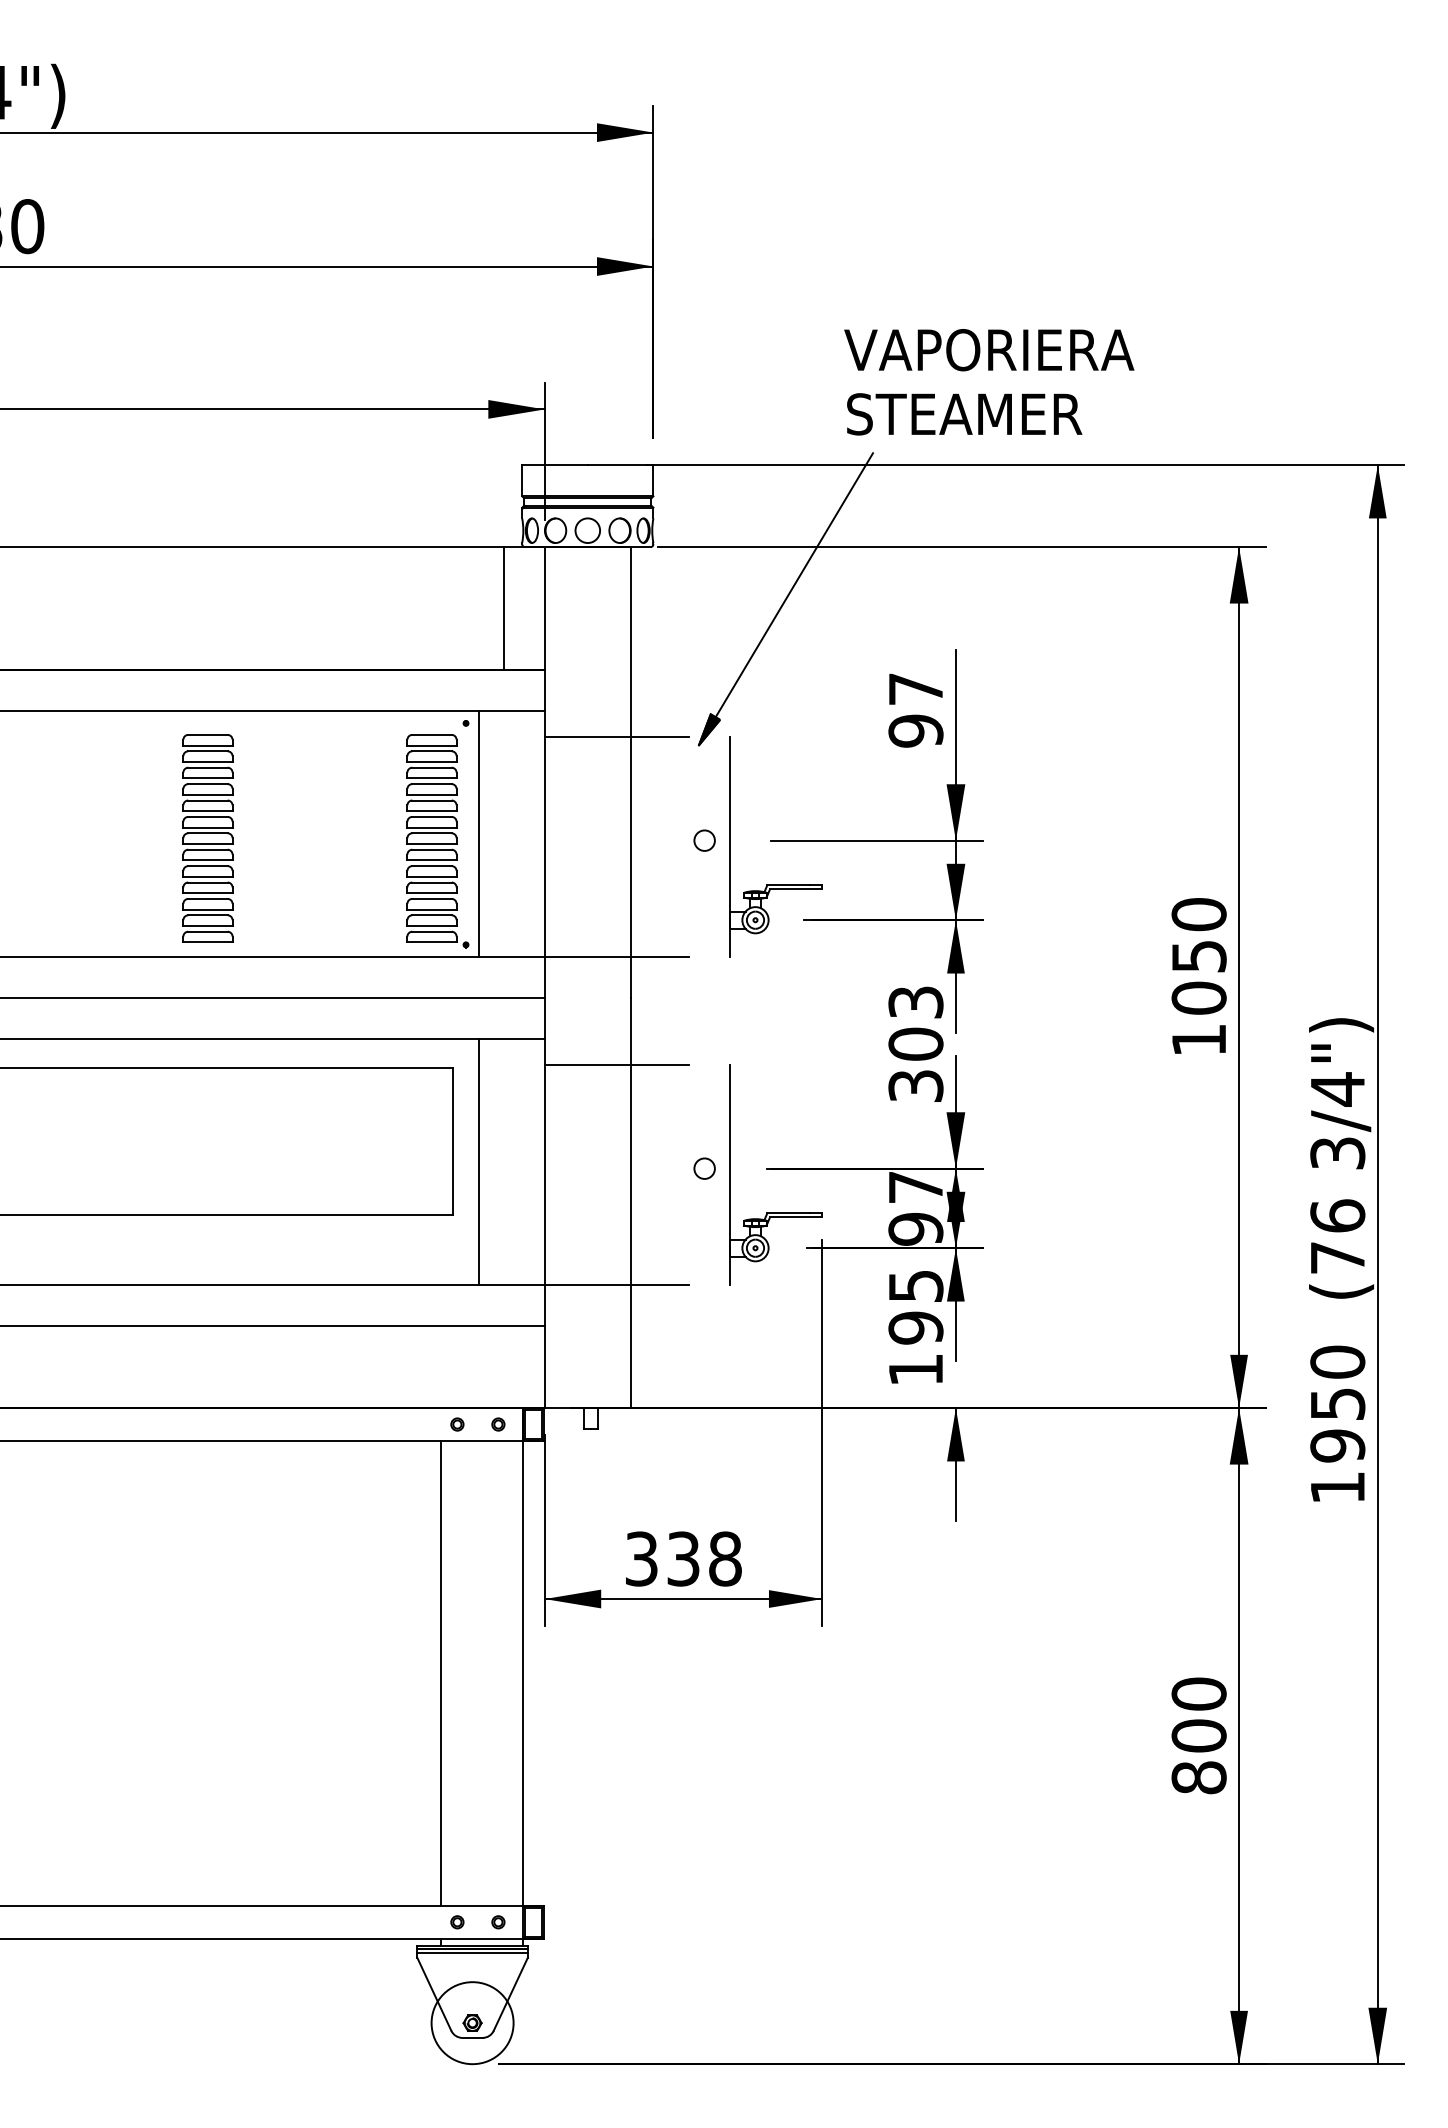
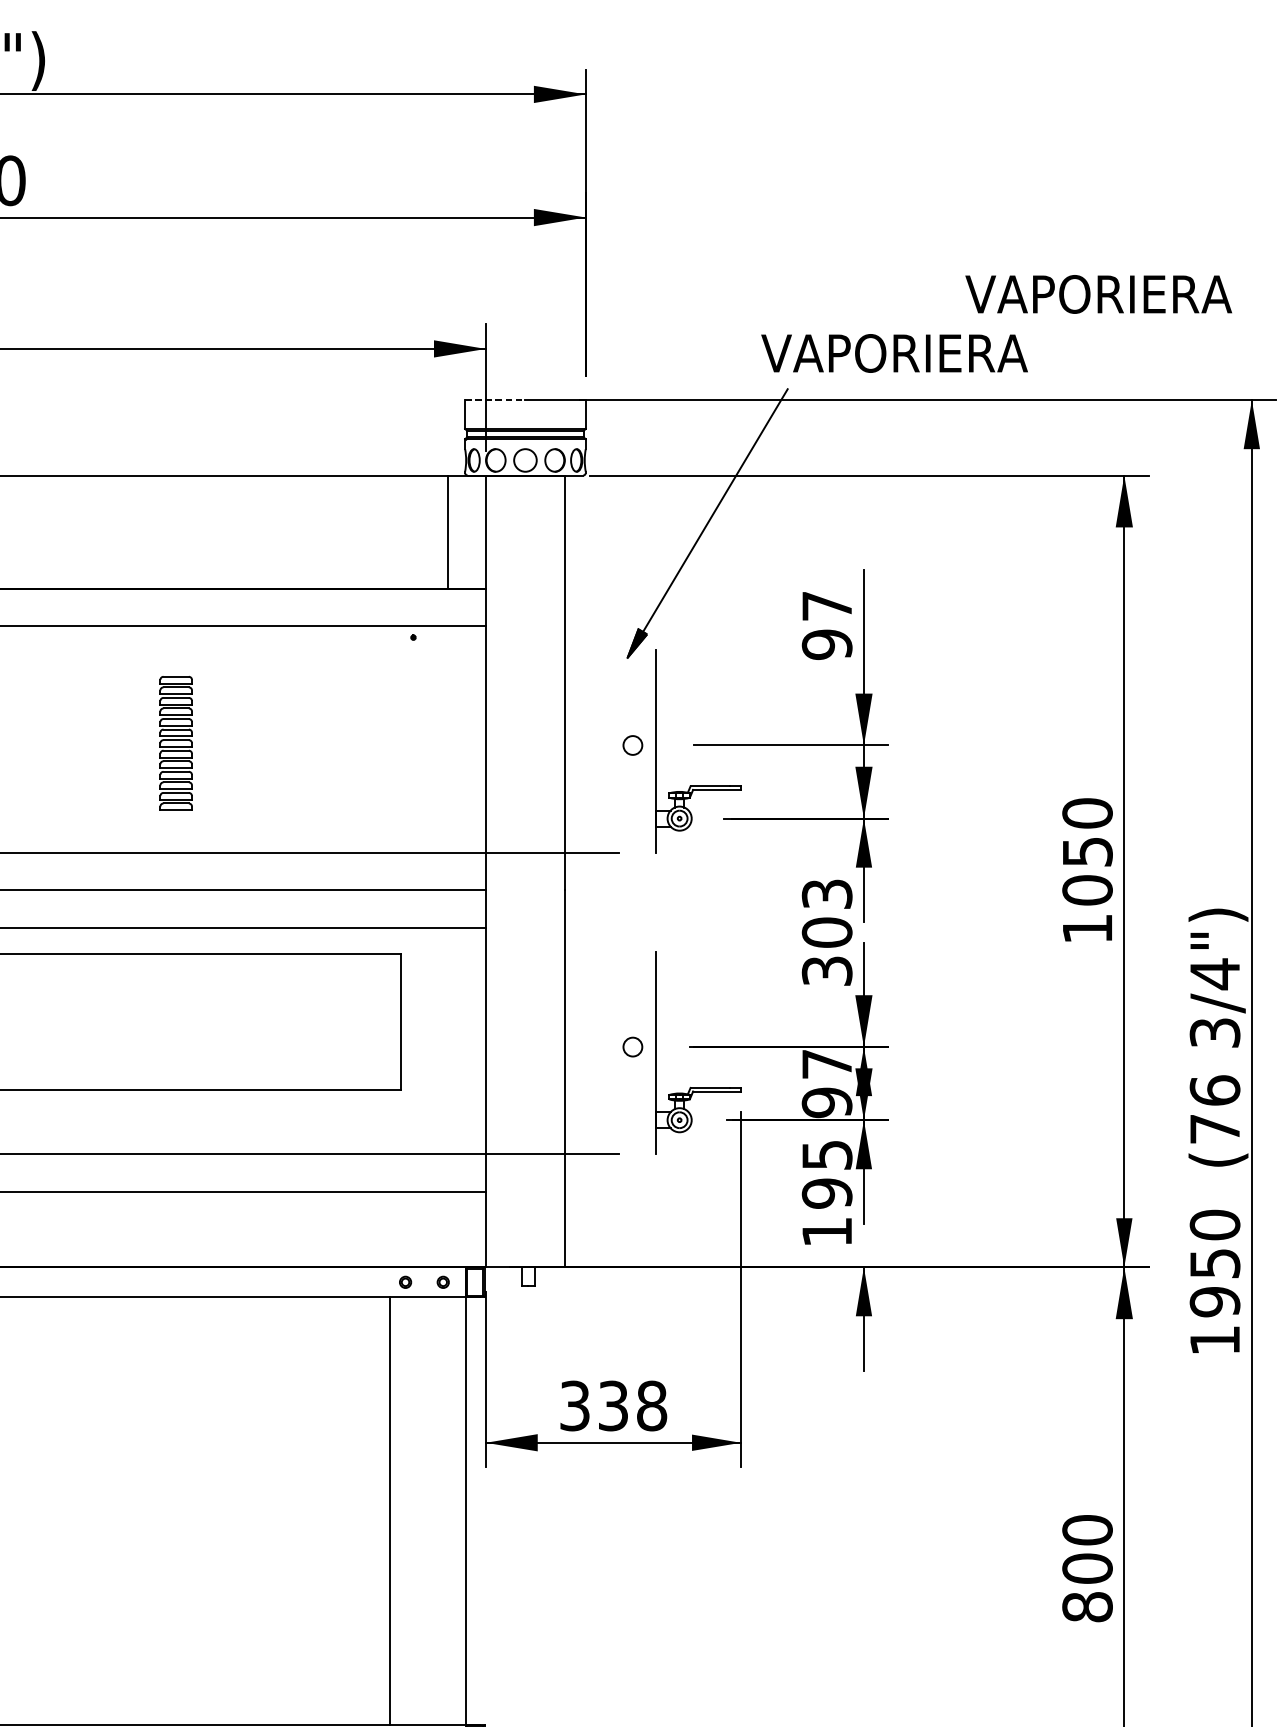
text: (989, 350) -> (1098, 294), moved
text: (989, 414) -> (894, 353), STEAMER -> VAPORIERA
line: (555, 465) -> (495, 400), solid -> dashed
line: (616, 737) -> (551, 650), removed
line: (479, 834) -> (425, 739), removed
part: (207, 838) -> (175, 743), size x0.7
part: (437, 841) -> (387, 746), removed
line: (616, 1065) -> (551, 952), removed
line: (479, 1162) -> (425, 1041), removed

